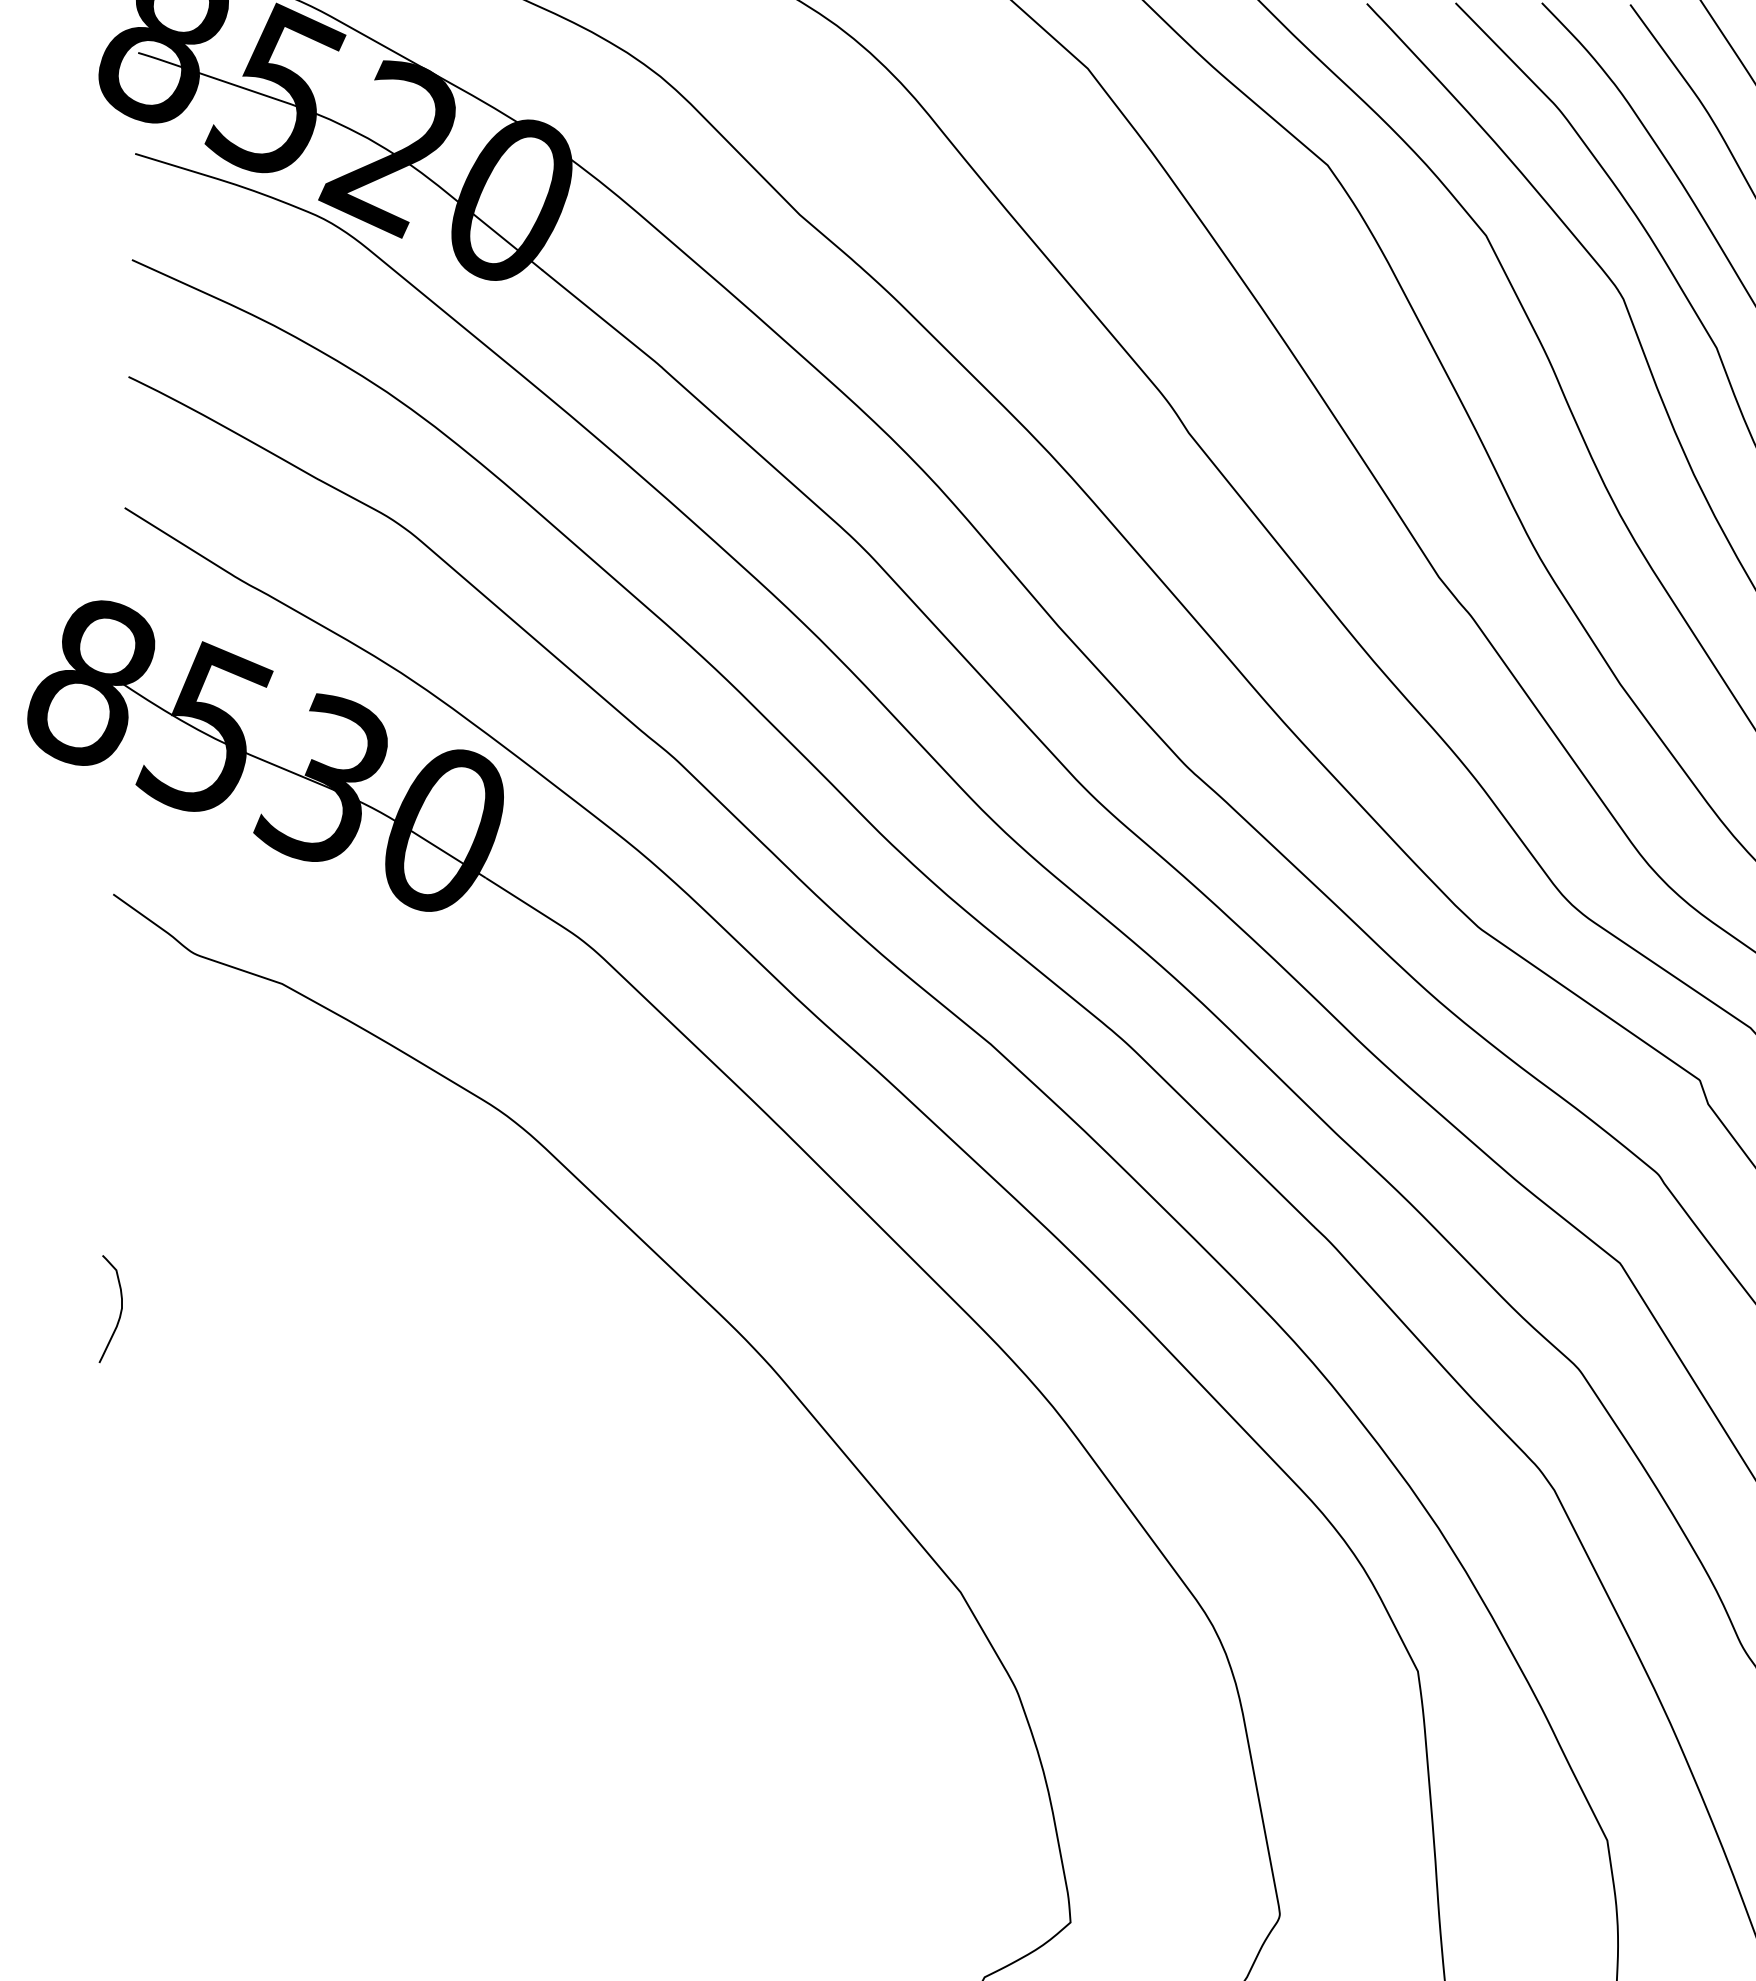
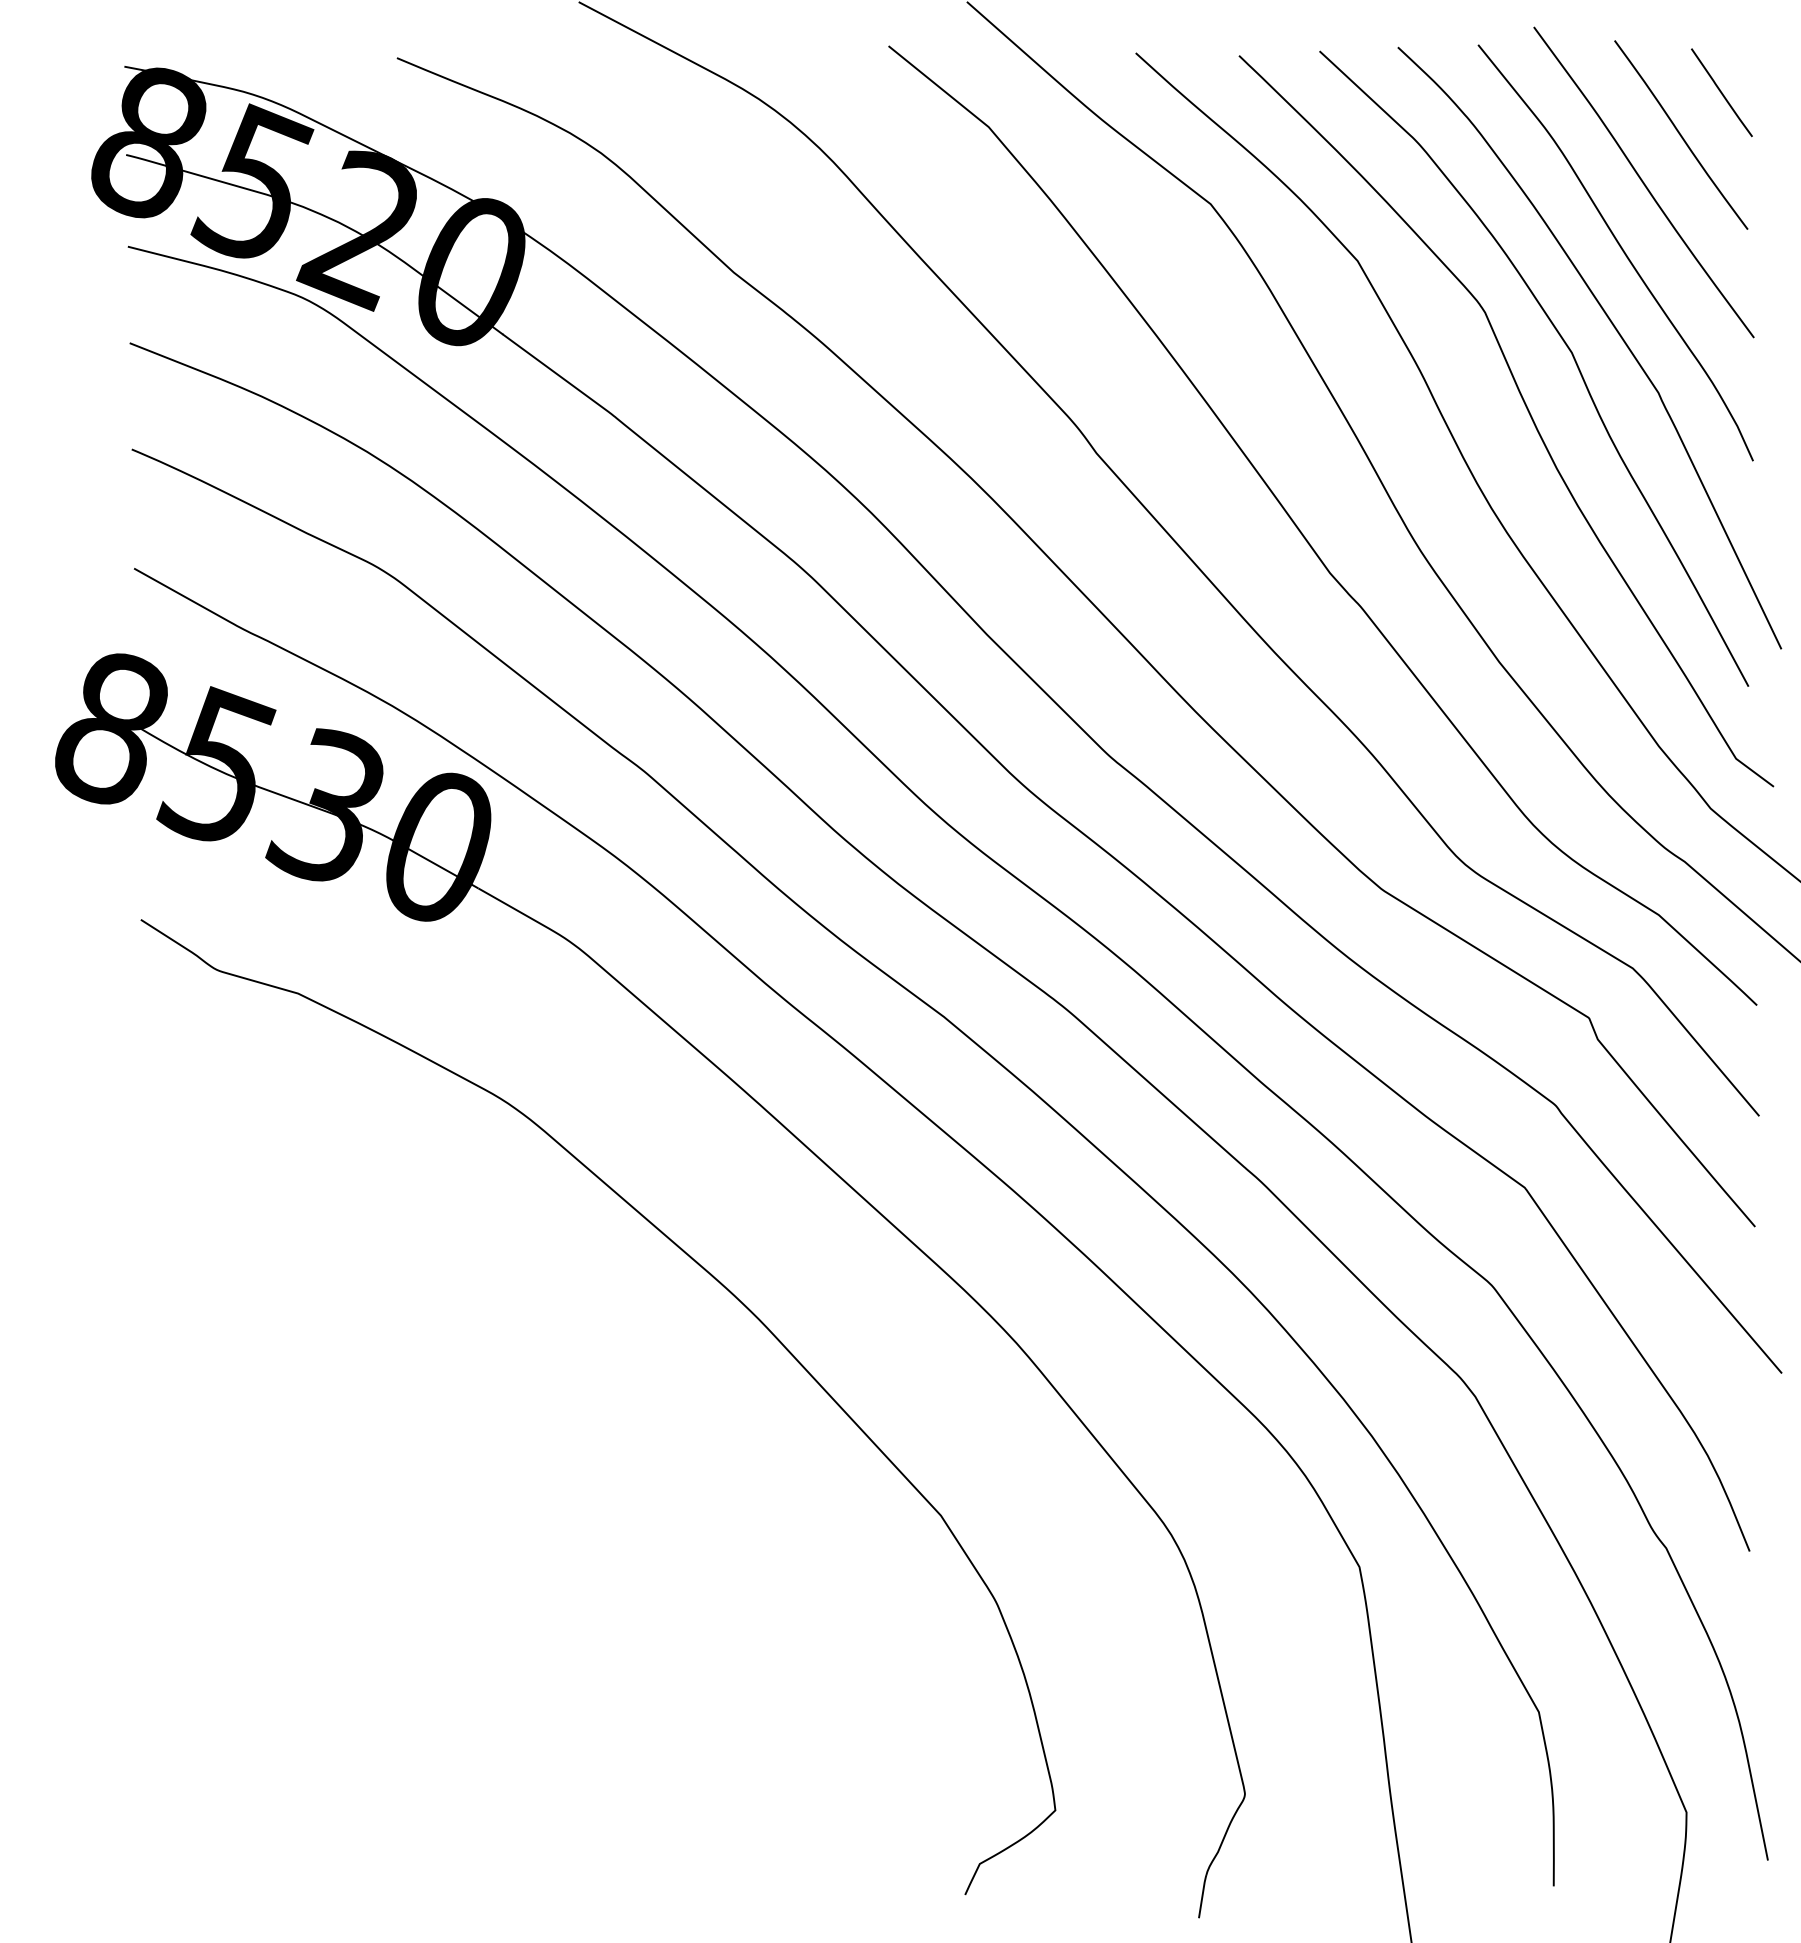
curve: (120, 1310) -> (165, 1297), removed

